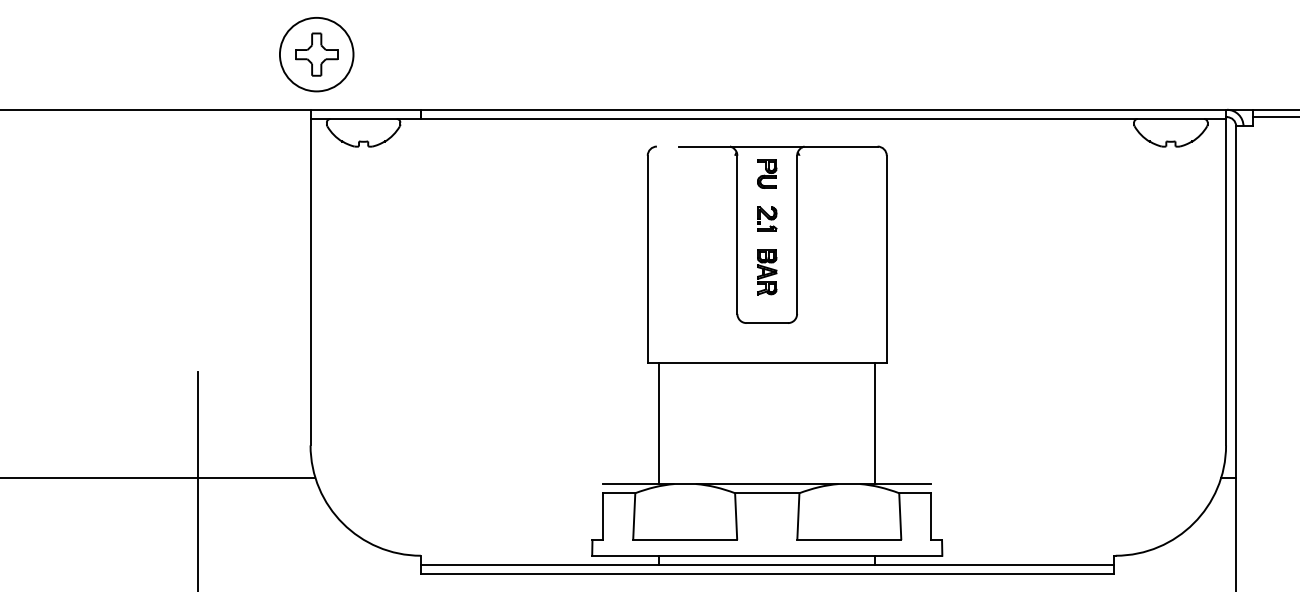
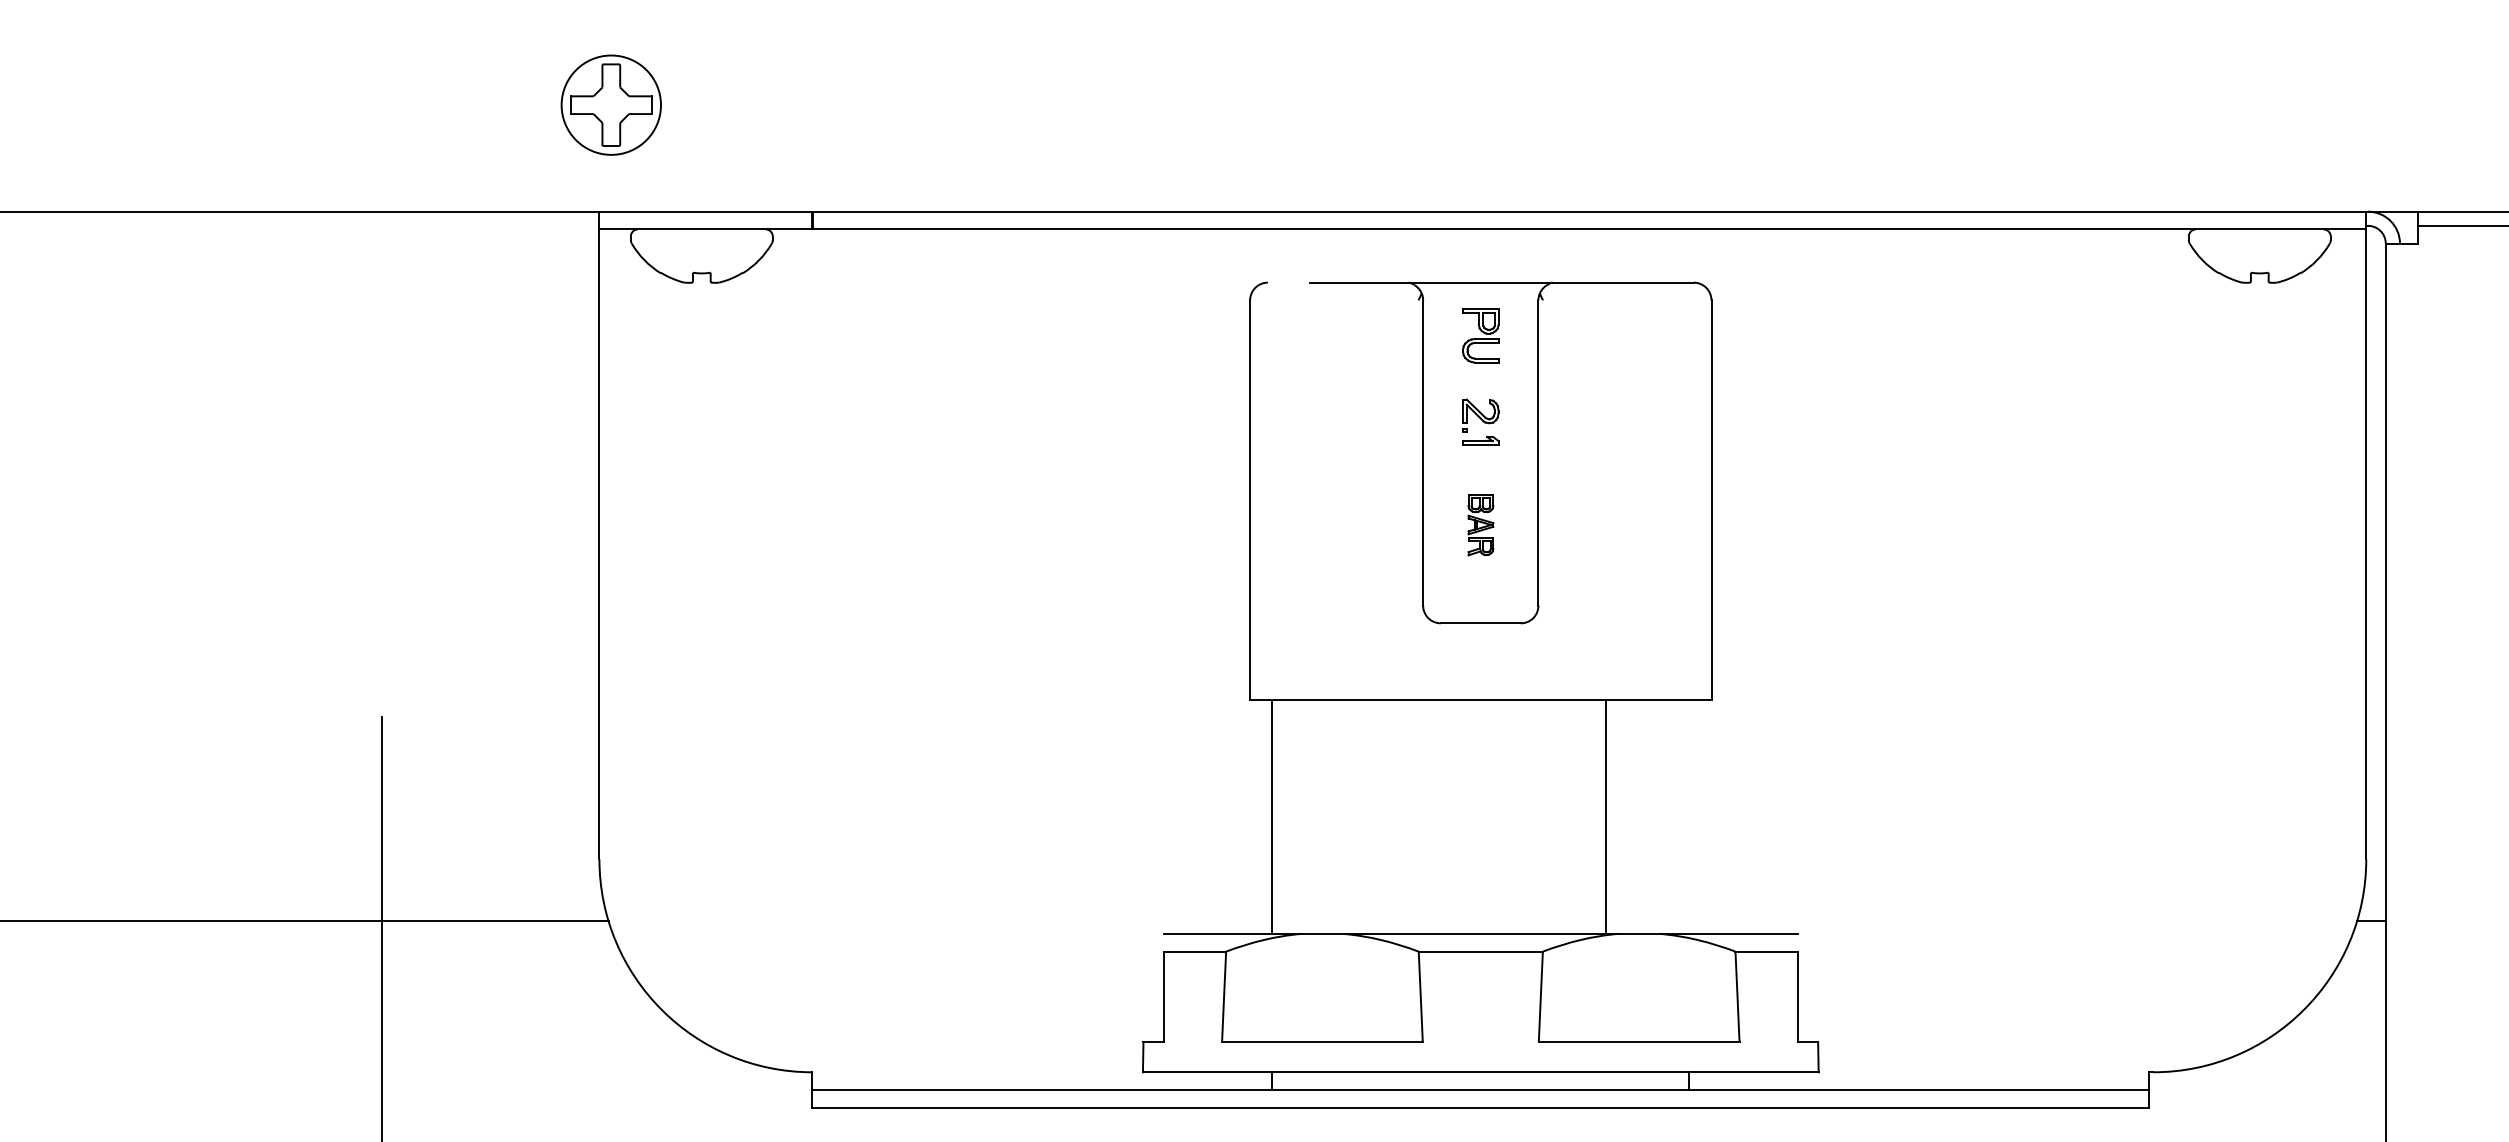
circle: (316, 54) -> (610, 104), size x0.7
part: (767, 272) -> (1481, 525), size x0.7
line: (875, 423) -> (1606, 817), moved

